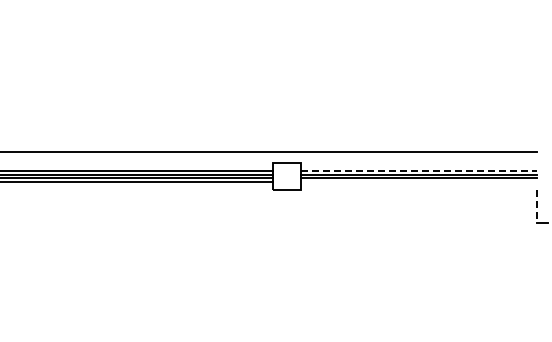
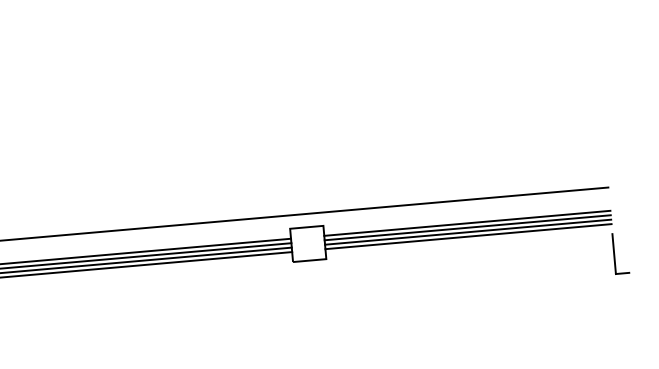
line: (419, 170) -> (467, 222), dashed -> solid
line: (418, 181) -> (467, 236), added
line: (537, 207) -> (614, 254), dashed -> solid

